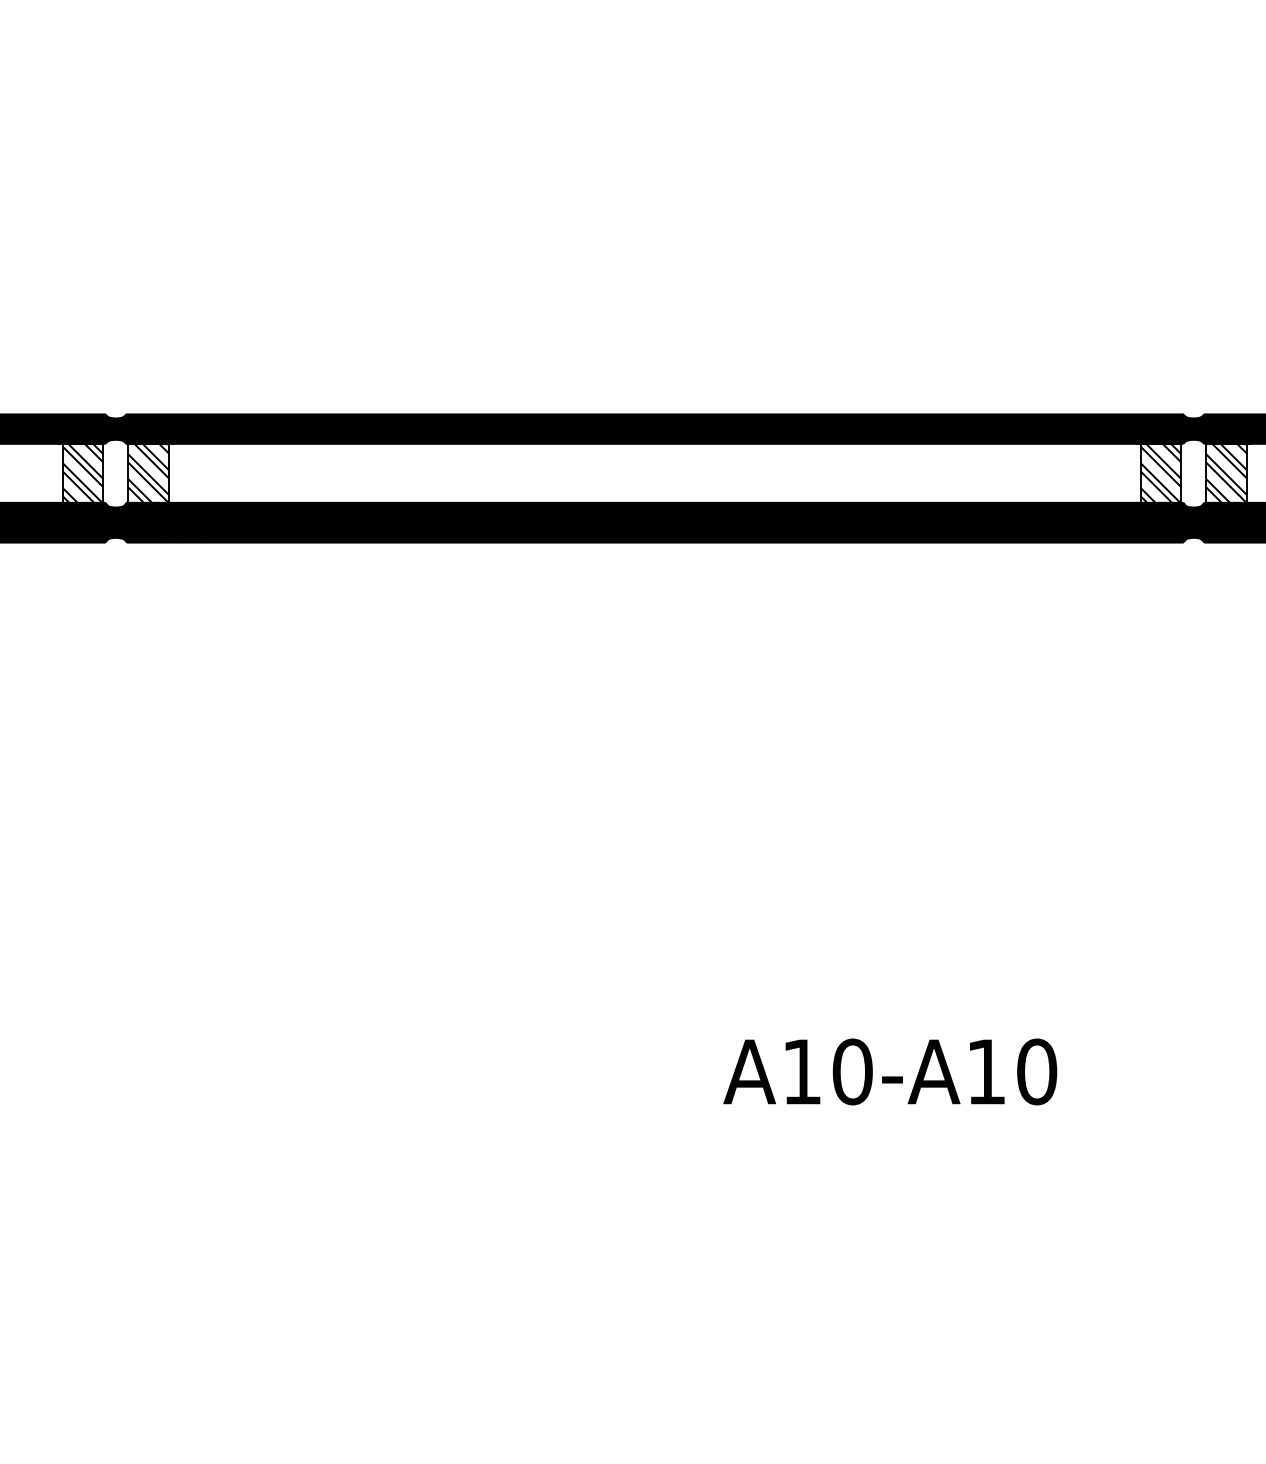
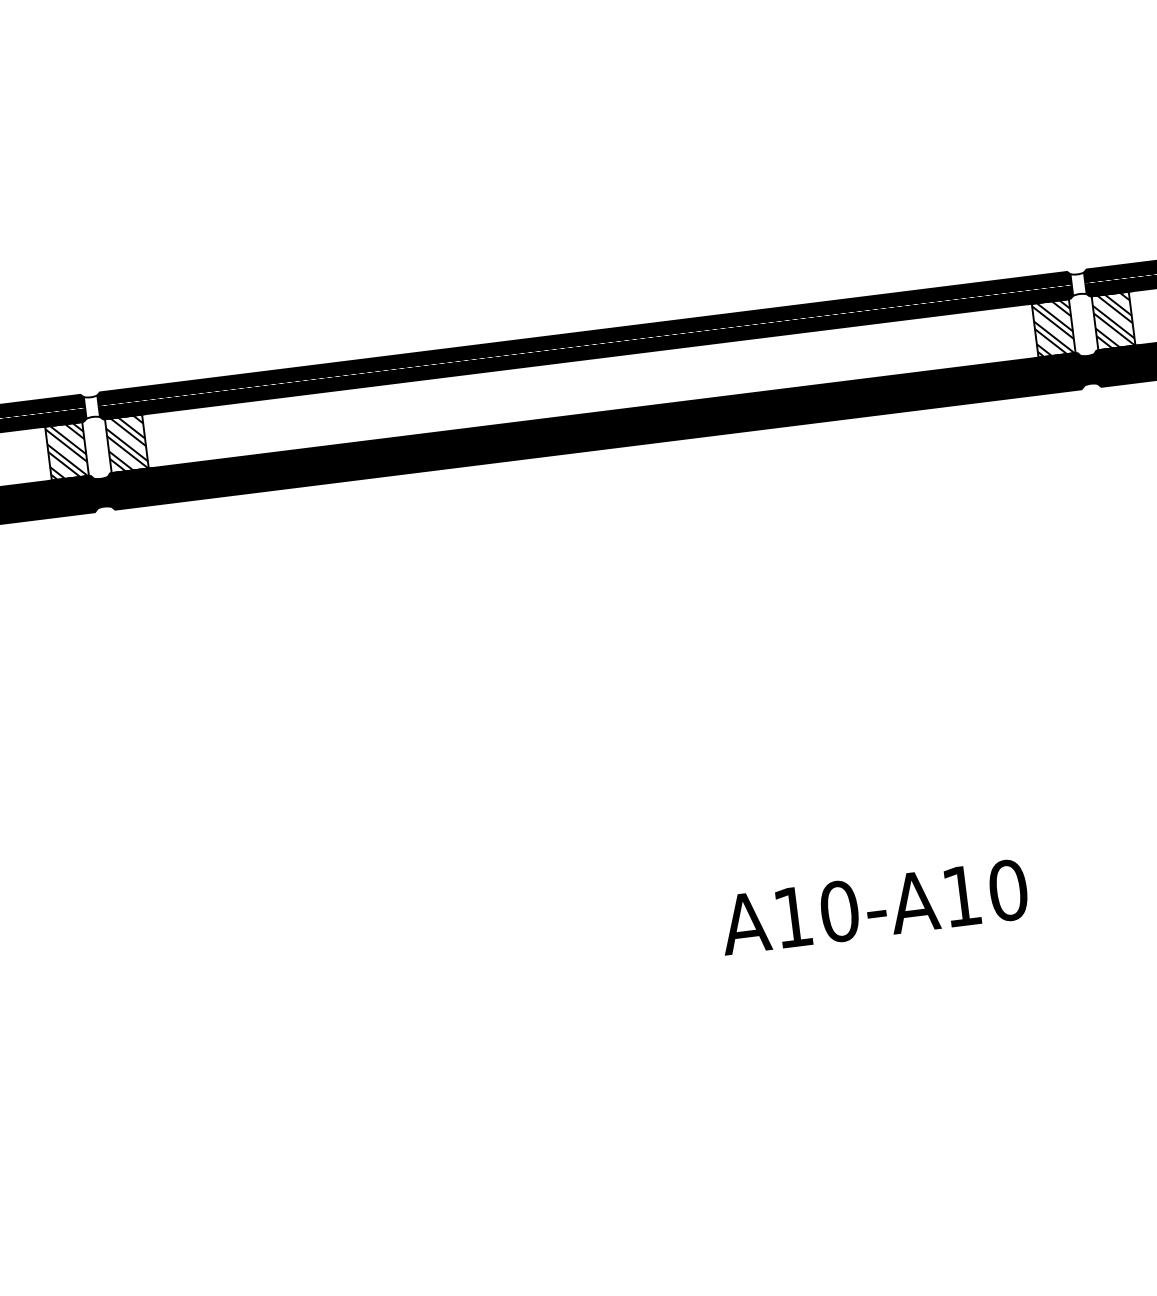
fill: (115, 428) -> (91, 406), removed
fill: (1193, 428) -> (1078, 283), removed

